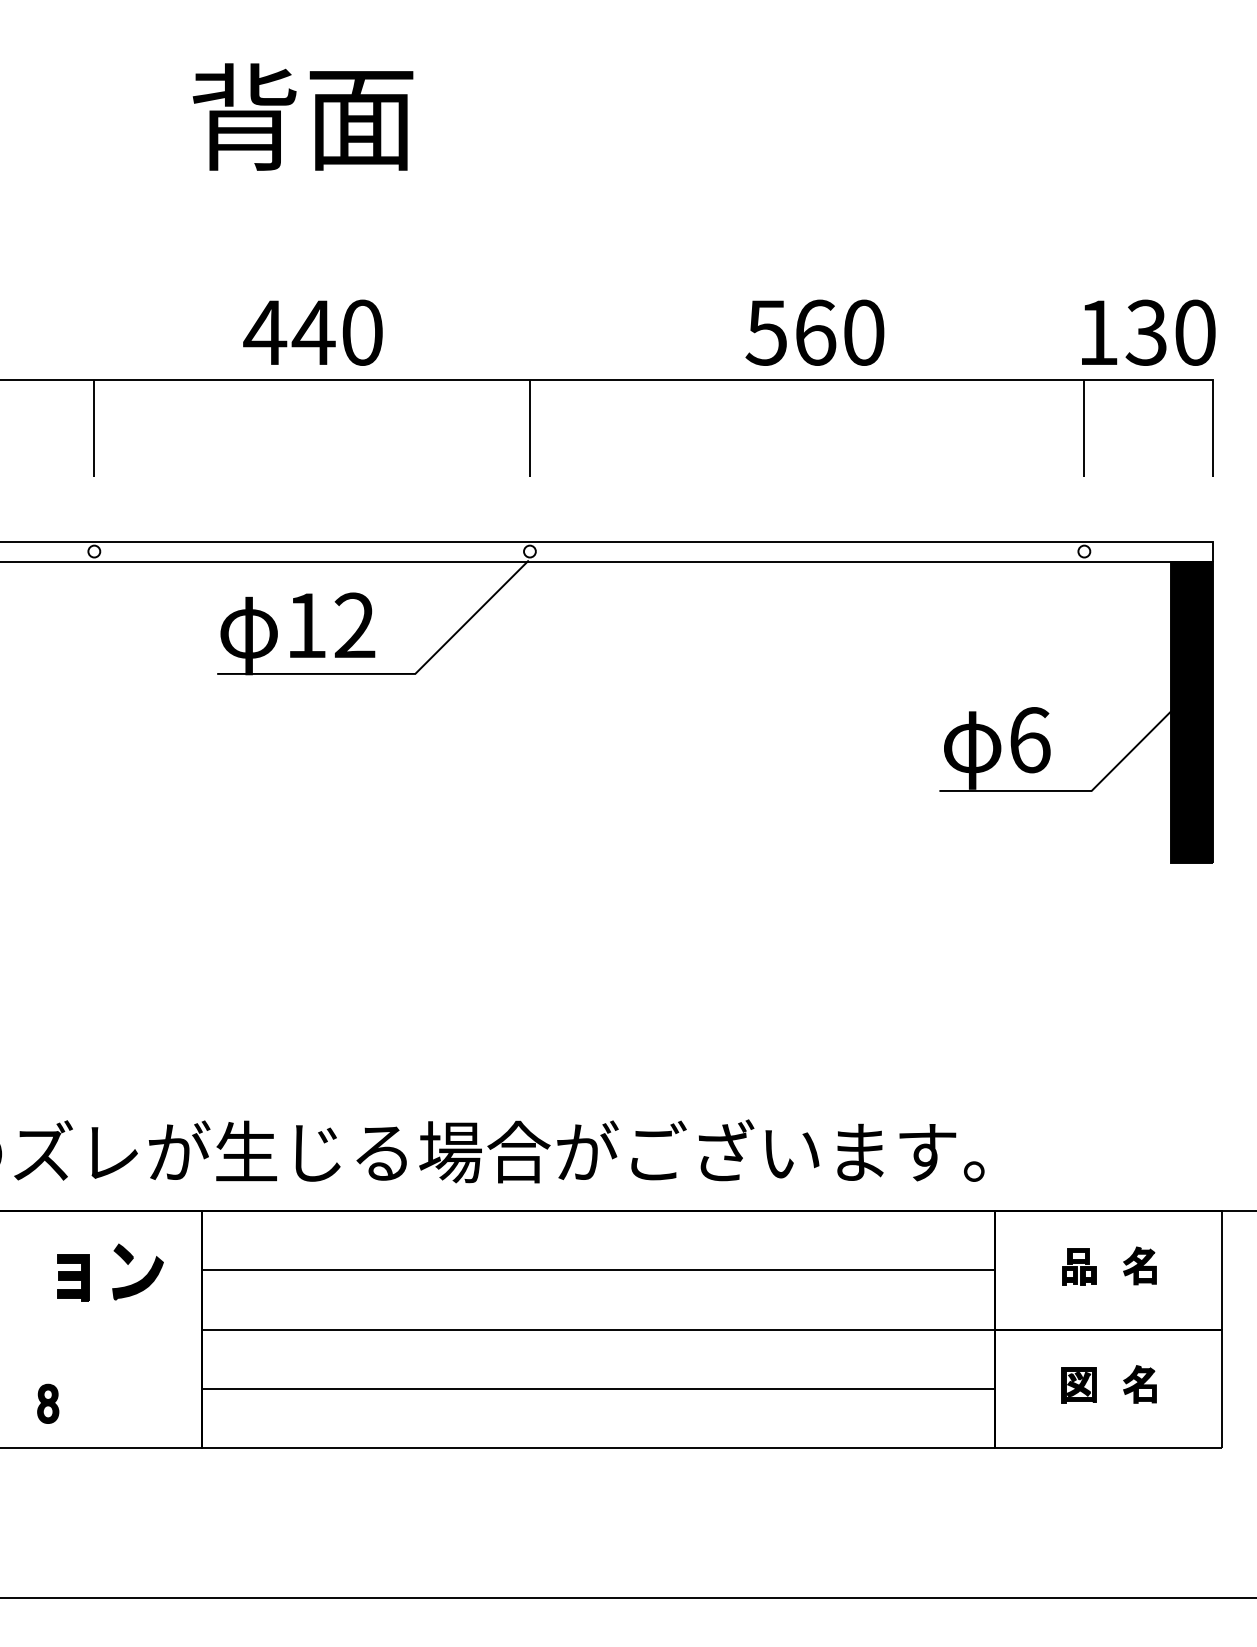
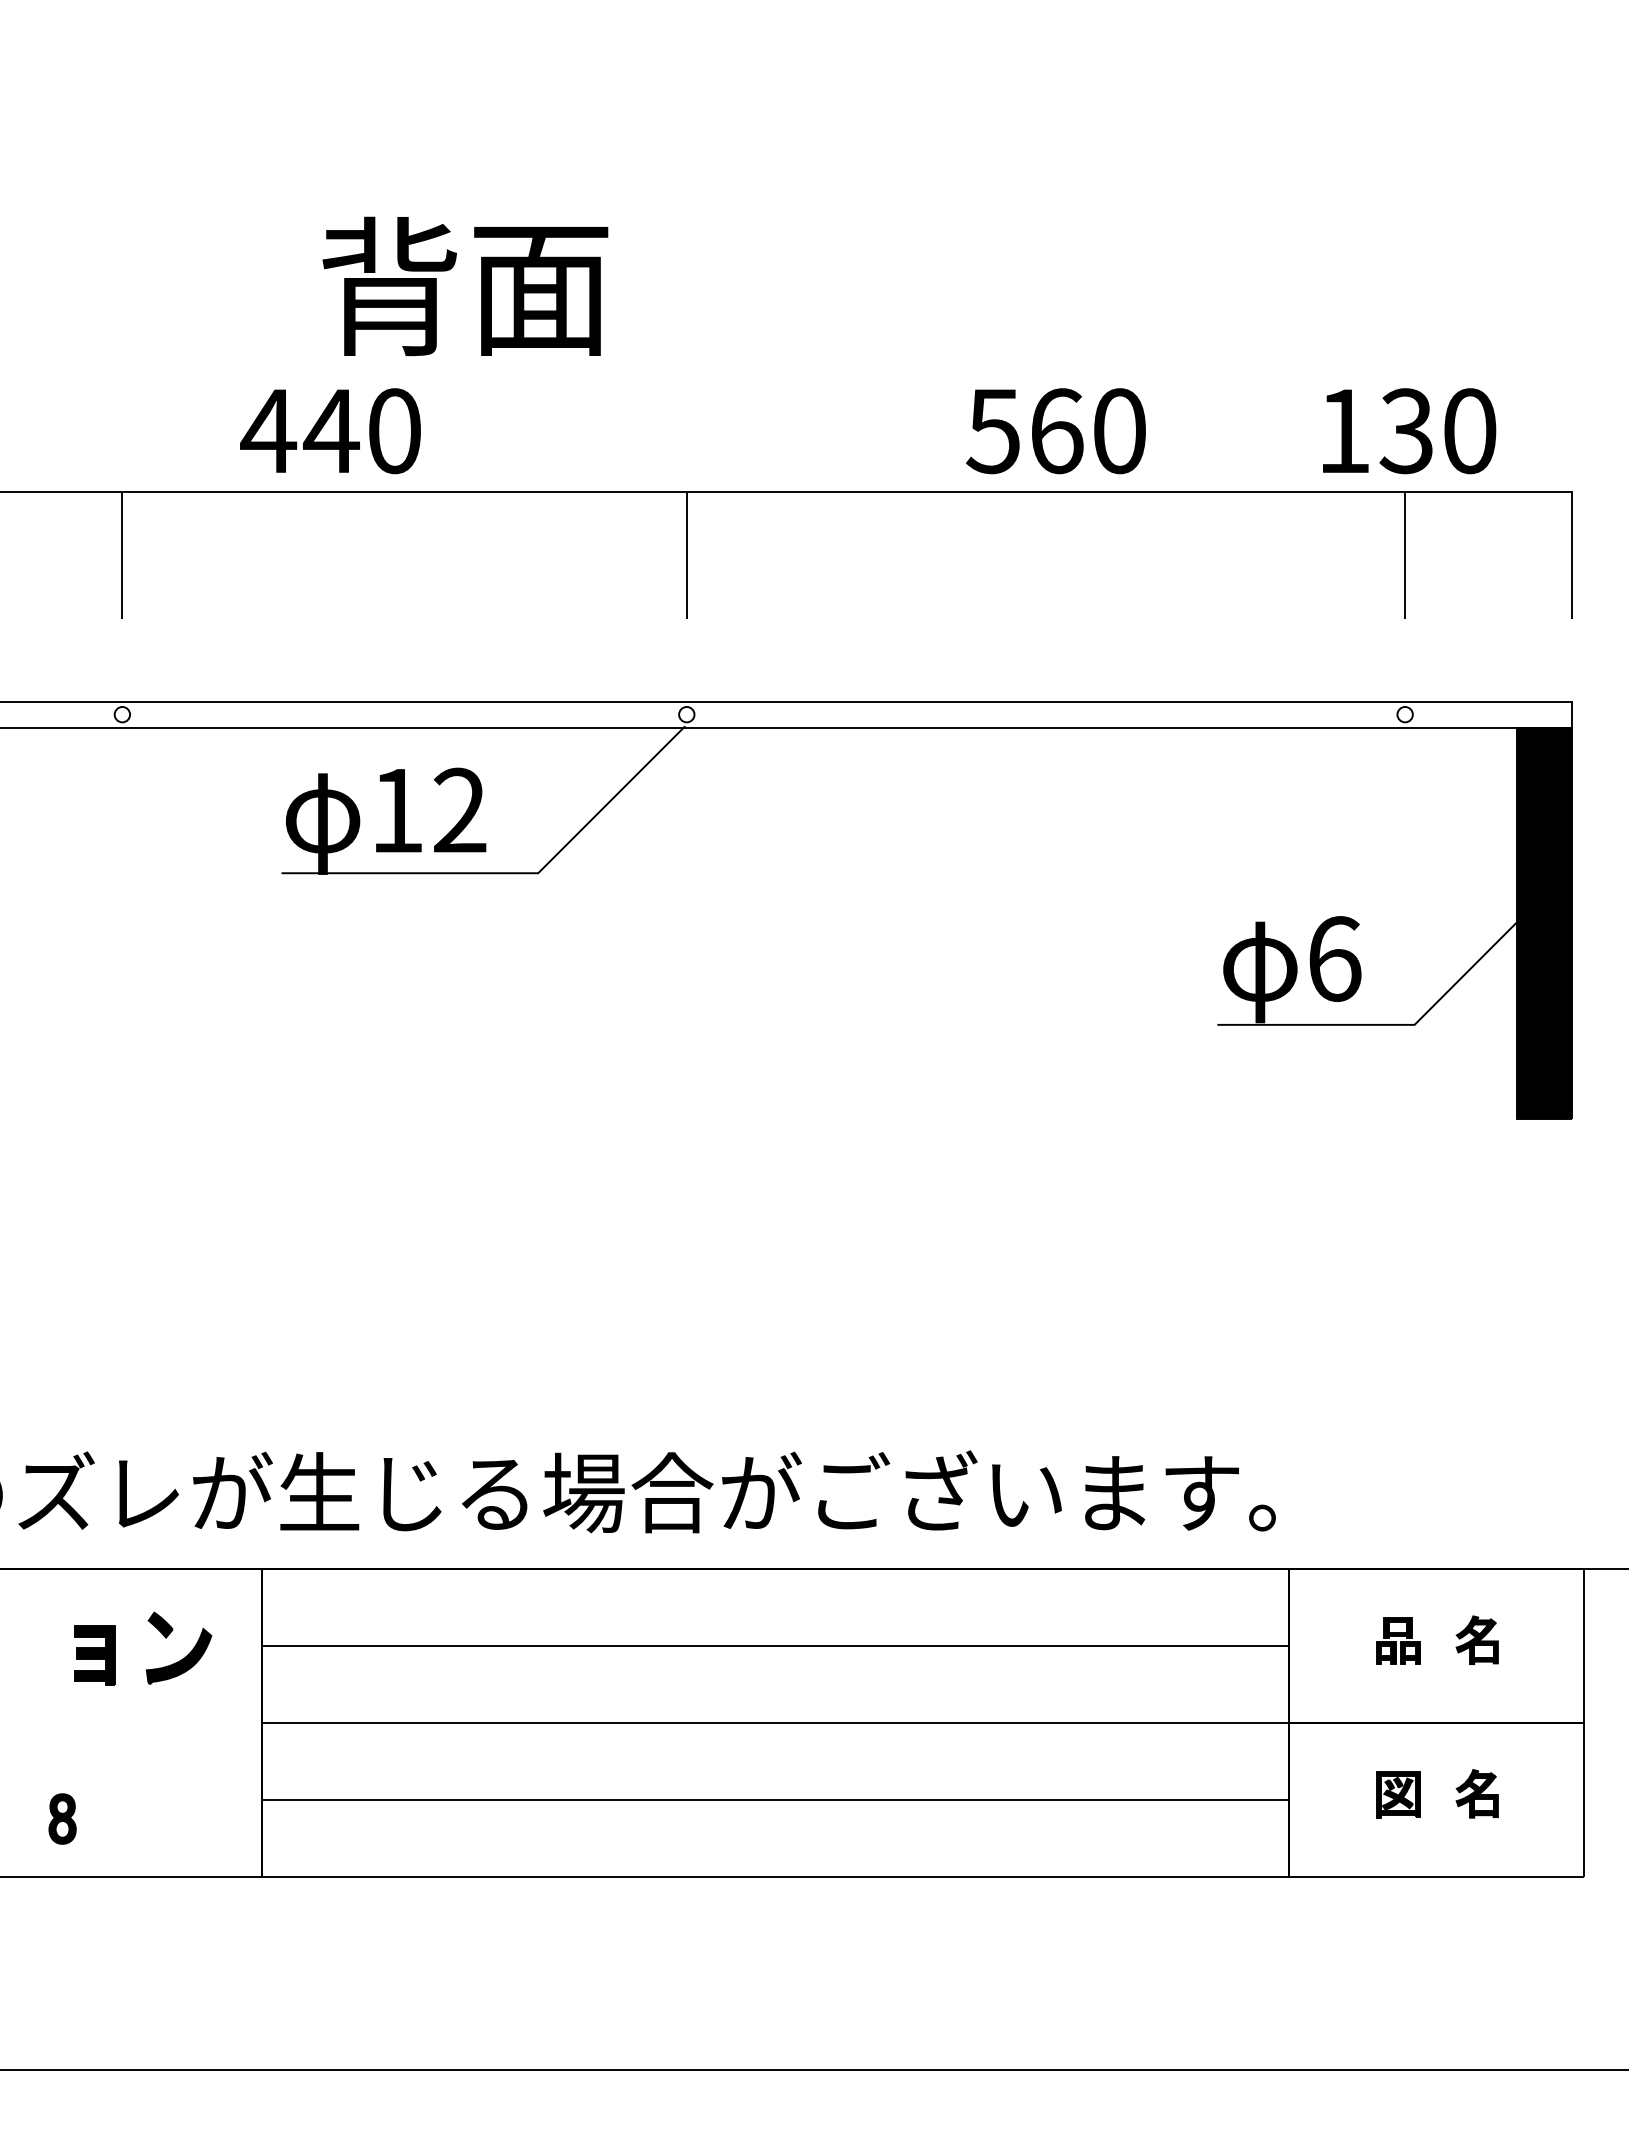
text: (302, 116) -> (464, 285), moved
text: (312, 332) -> (329, 430), moved
text: (1148, 332) -> (1409, 430), moved

